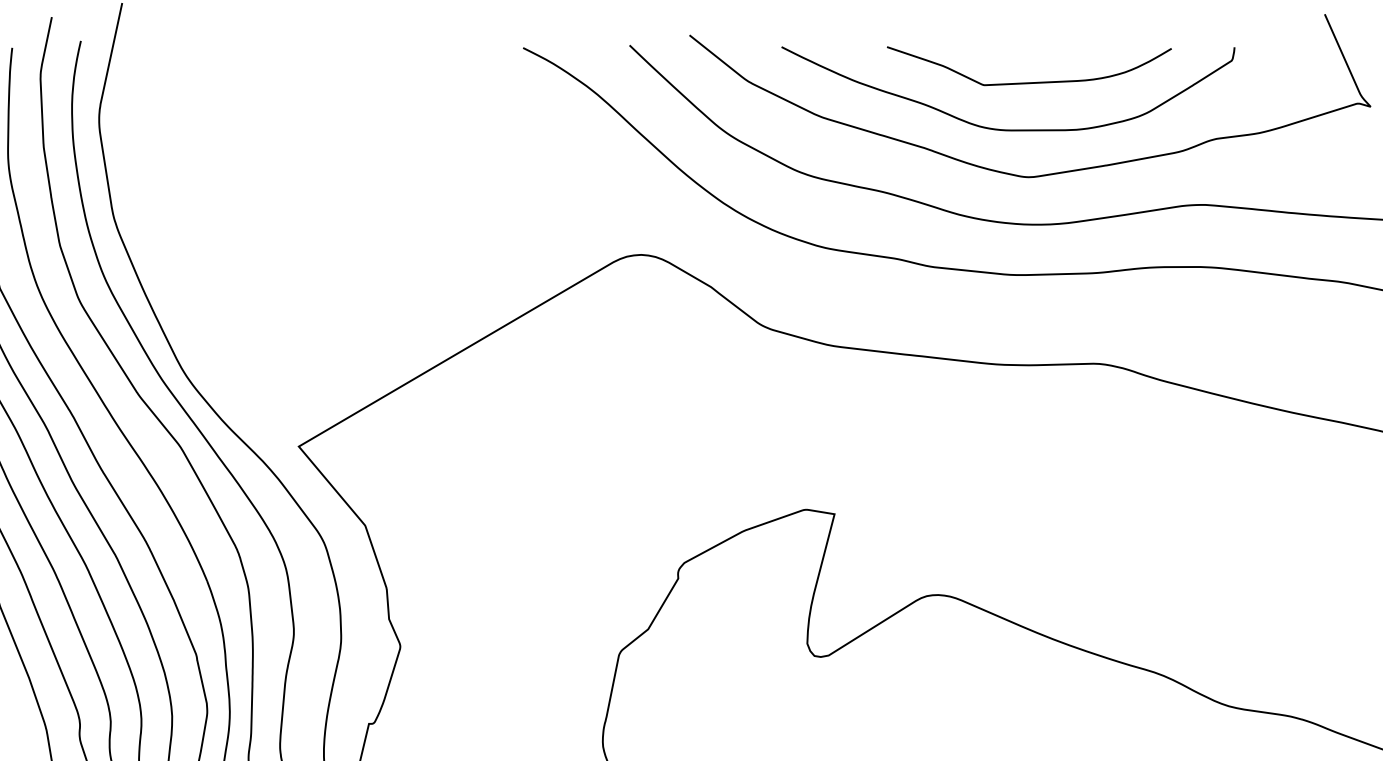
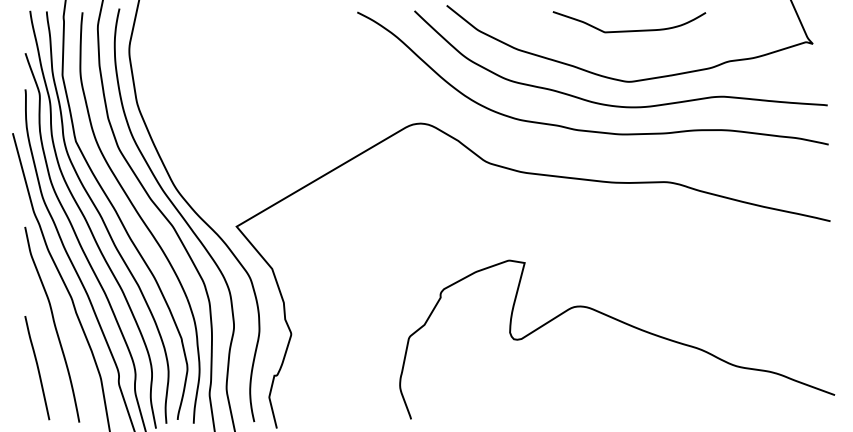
curve: (1009, 128) -> (618, 55), removed

